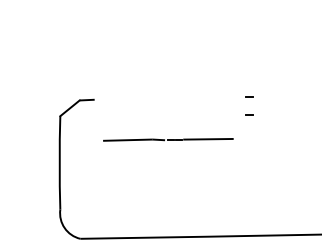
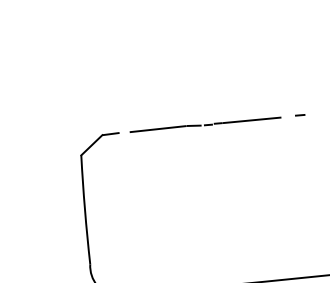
line: (249, 114) -> (301, 135), removed
line: (168, 139) -> (205, 124), moved

